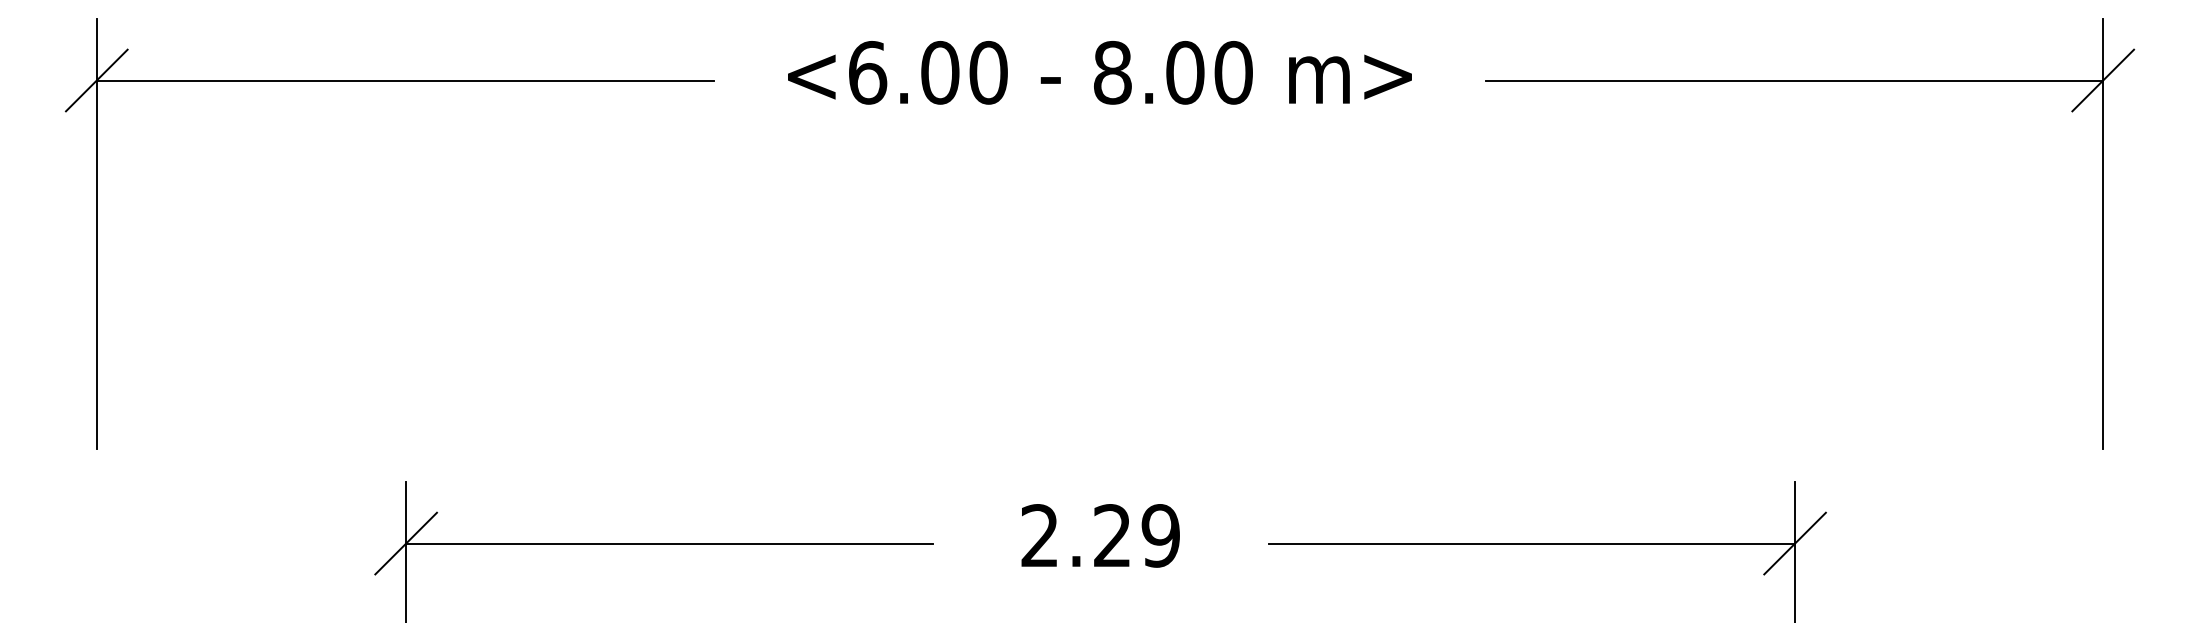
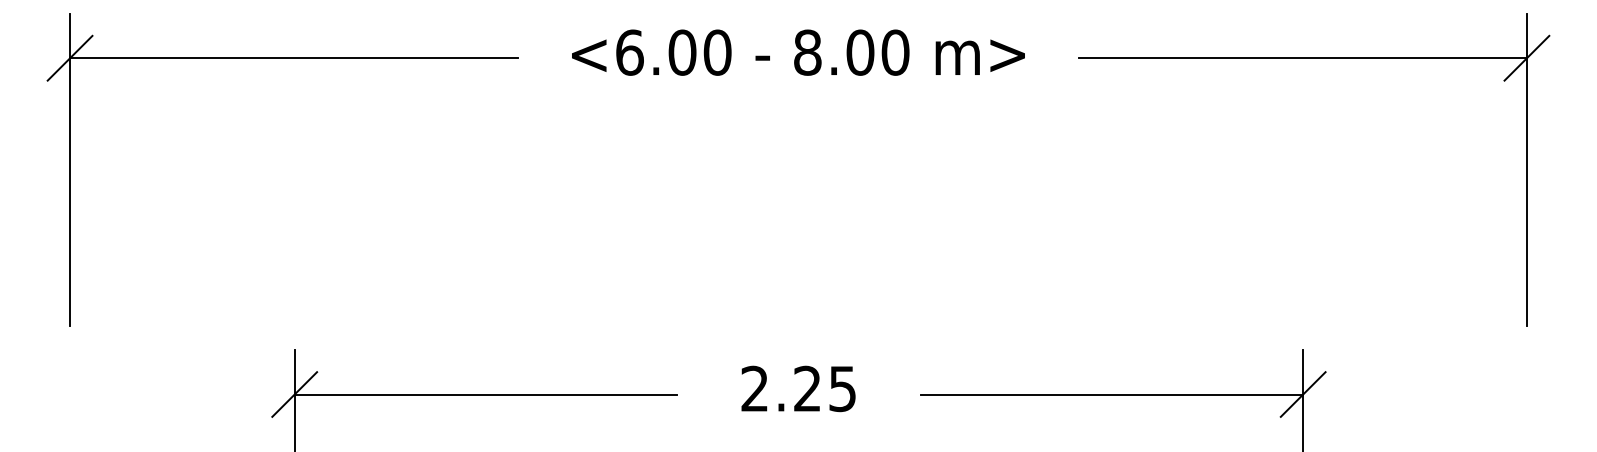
text: (1160, 535) -> (842, 388), 2.29 -> 2.25

